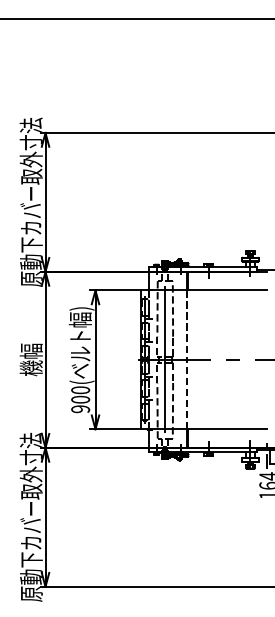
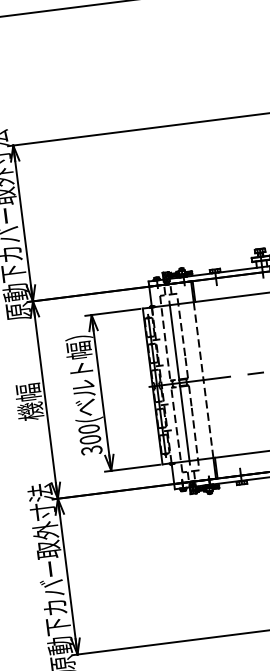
text: (80, 409) -> (91, 450), 900( -> 300(

